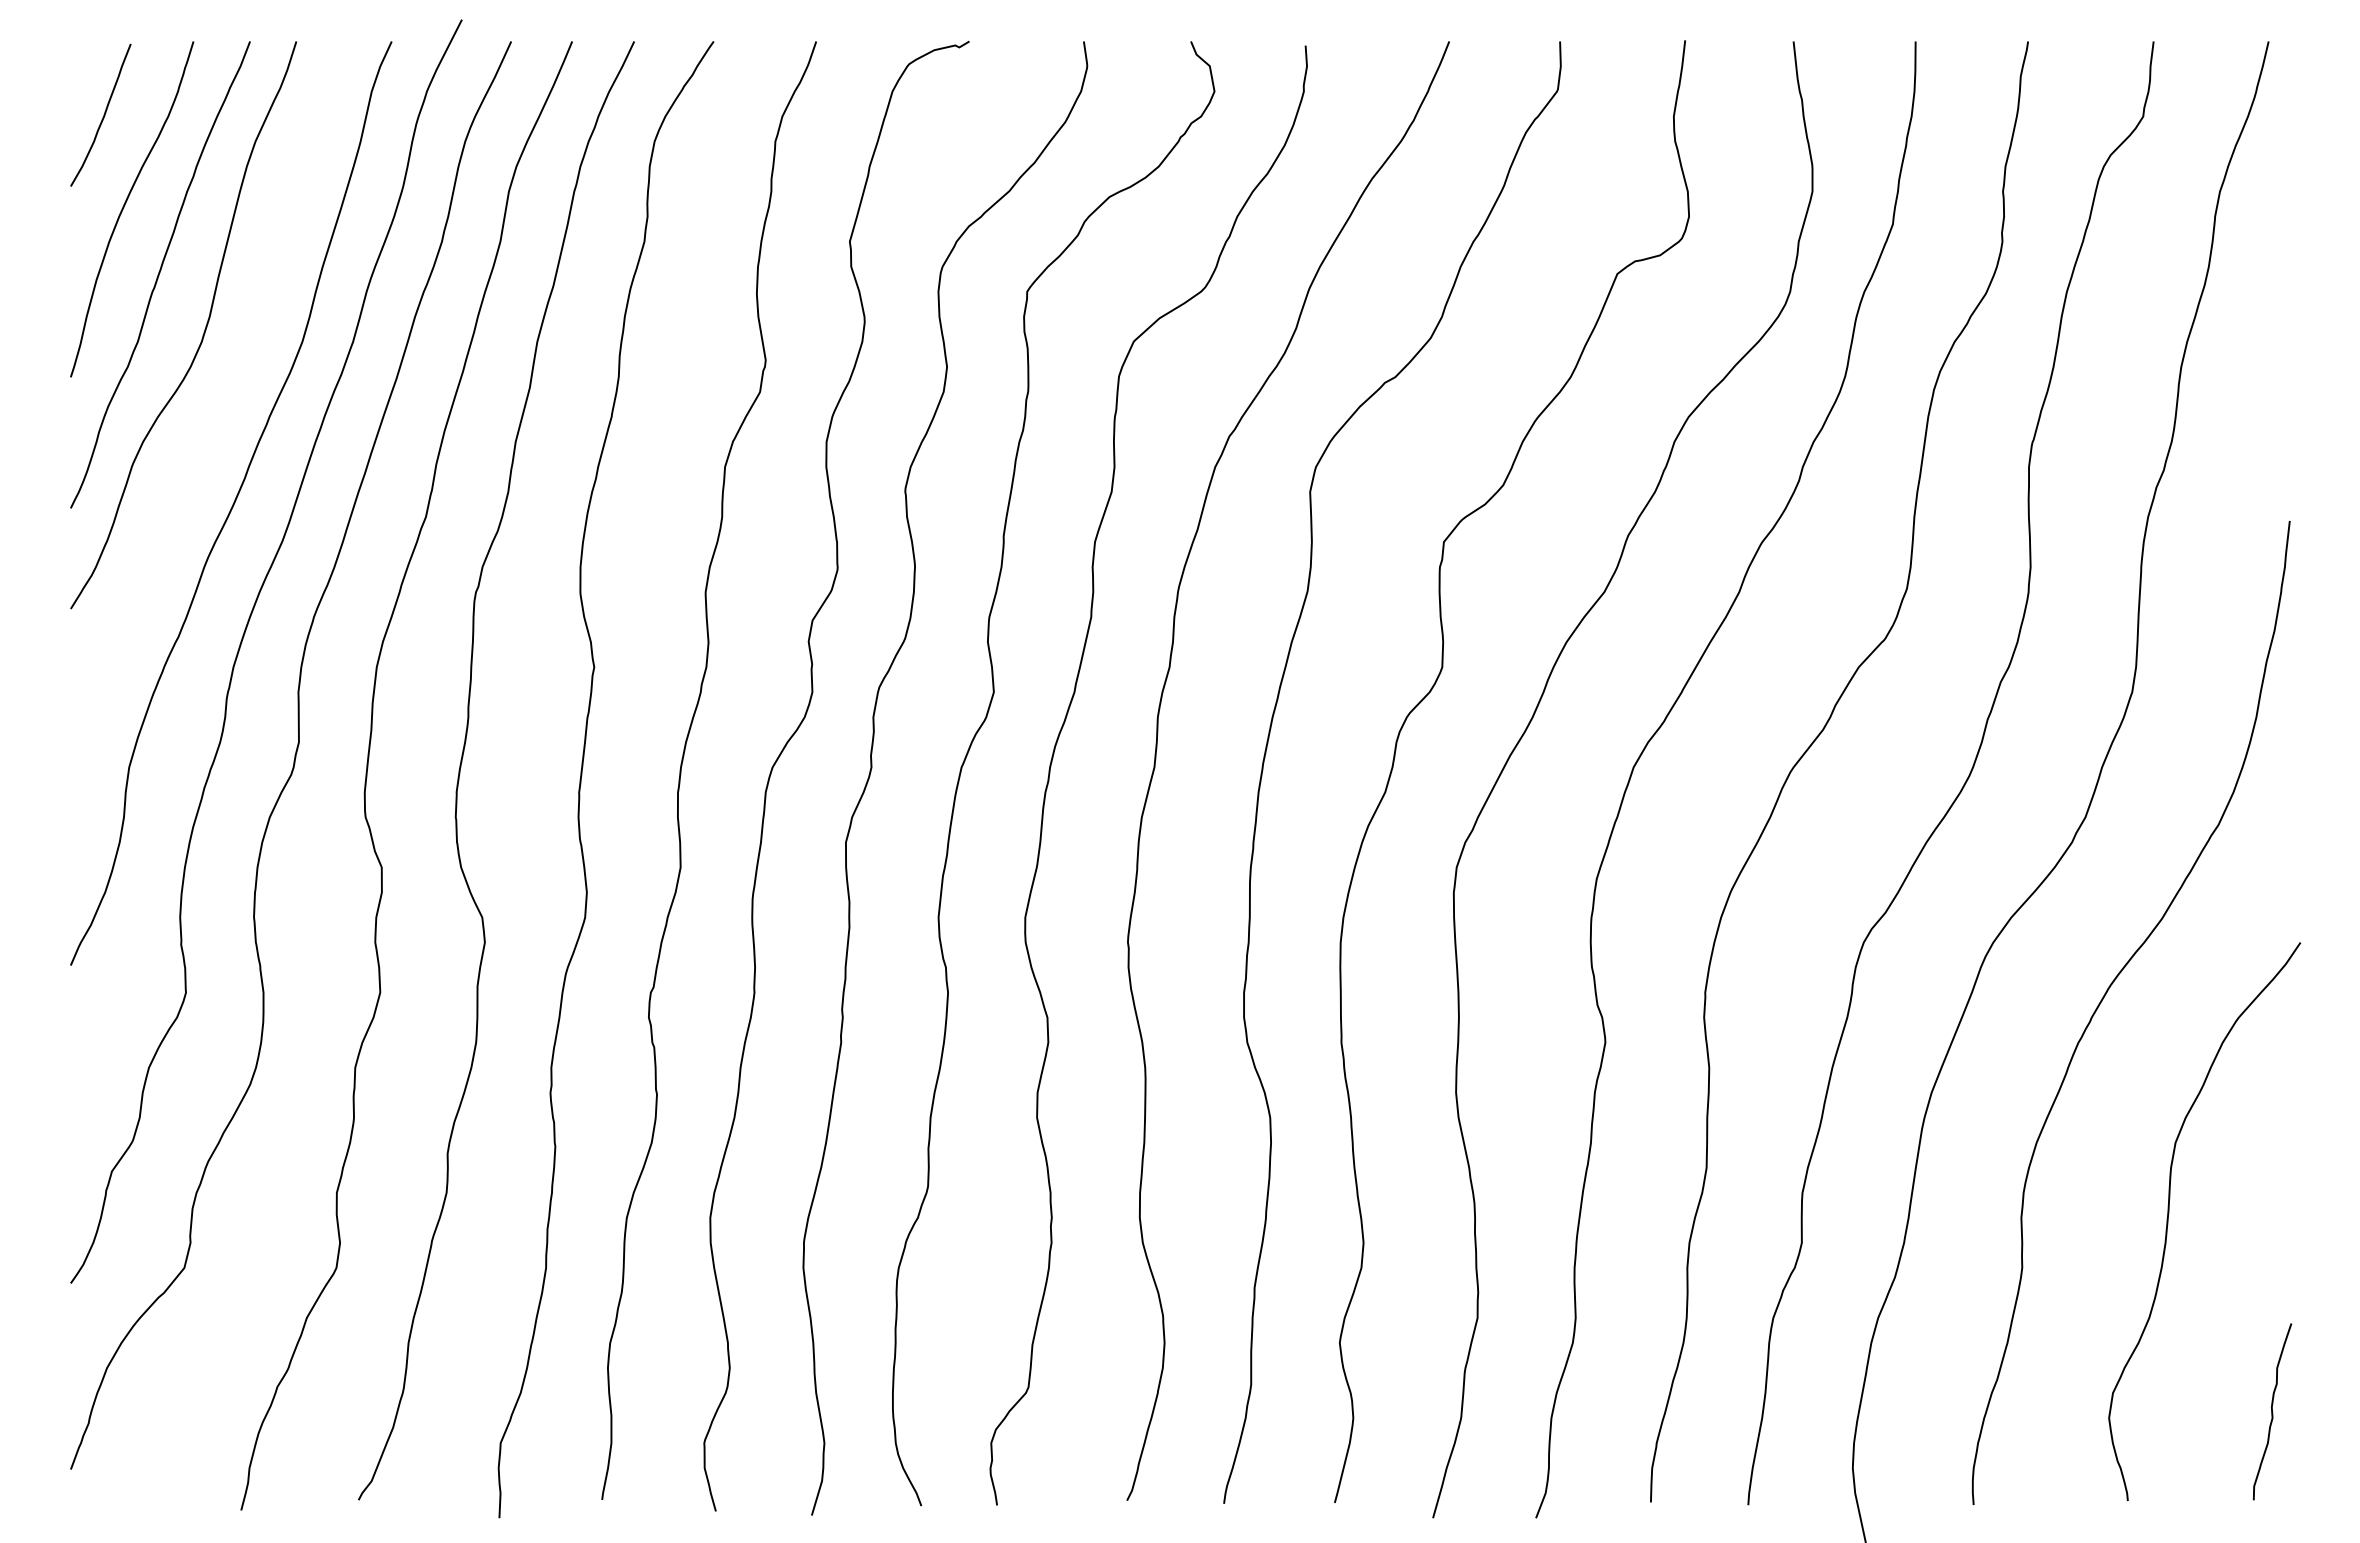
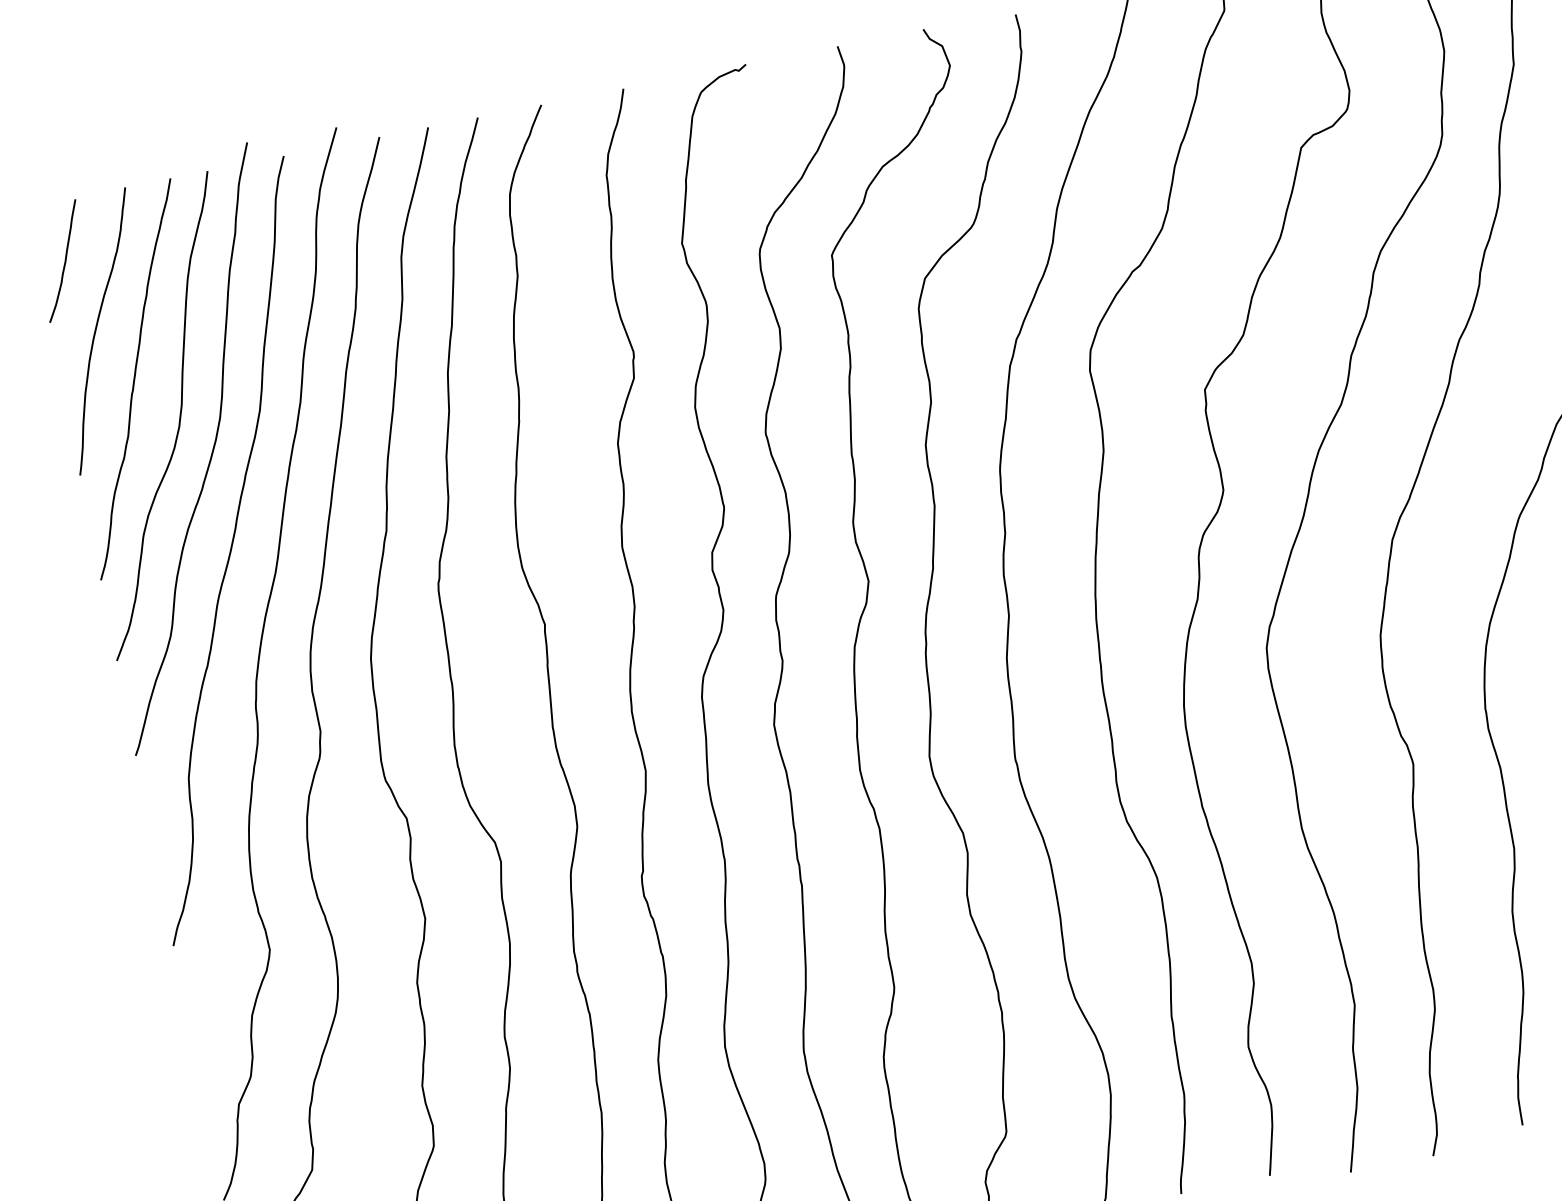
curve: (233, 382) -> (211, 453), added

